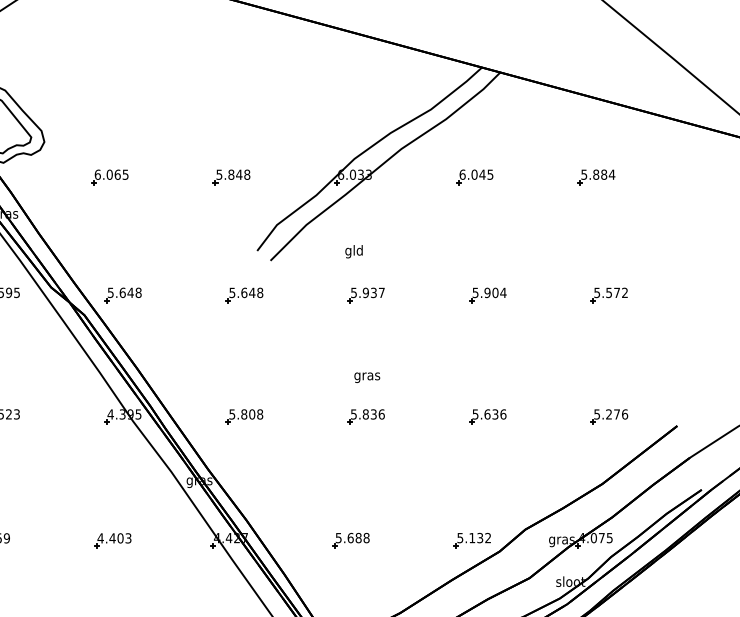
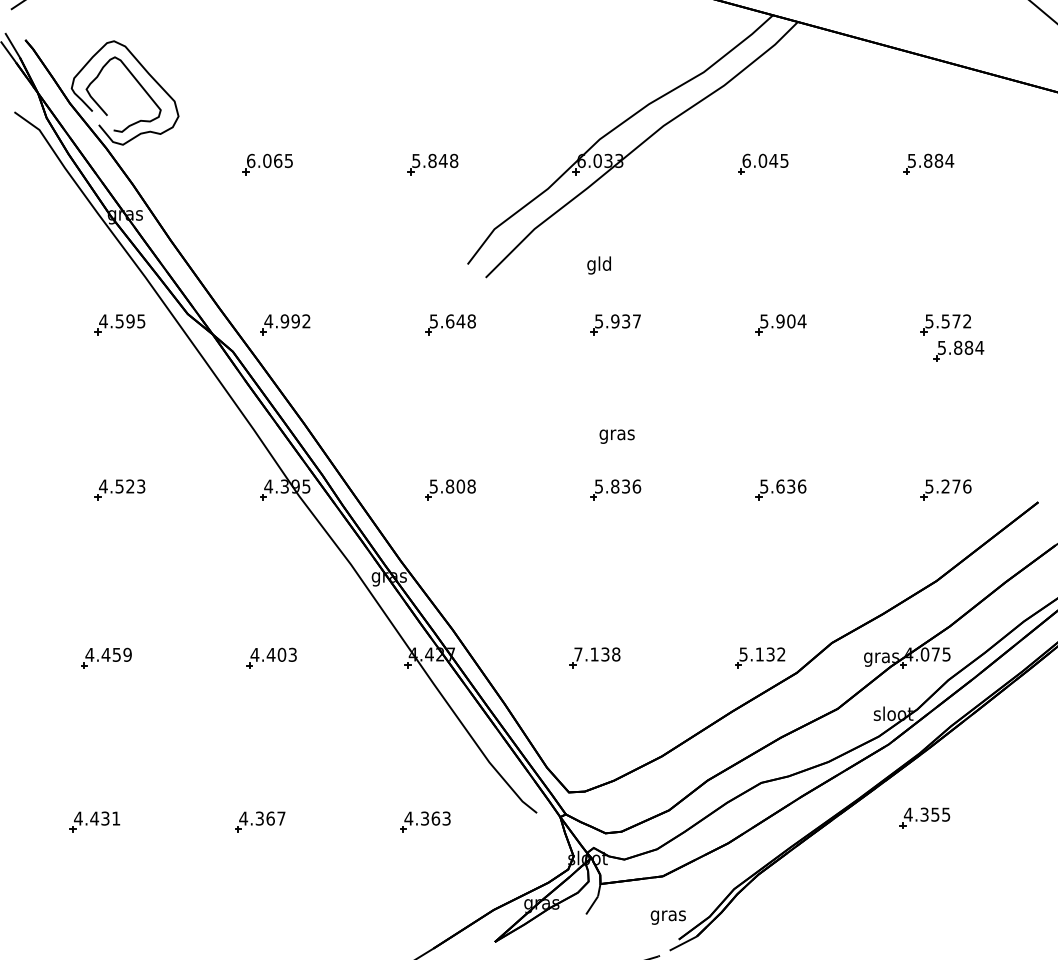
text: (124, 292) -> (287, 321), 5.648 -> 4.992
part: (618, 314) -> (958, 350), added
text: (348, 538) -> (591, 654), 5.688 -> 7.138

